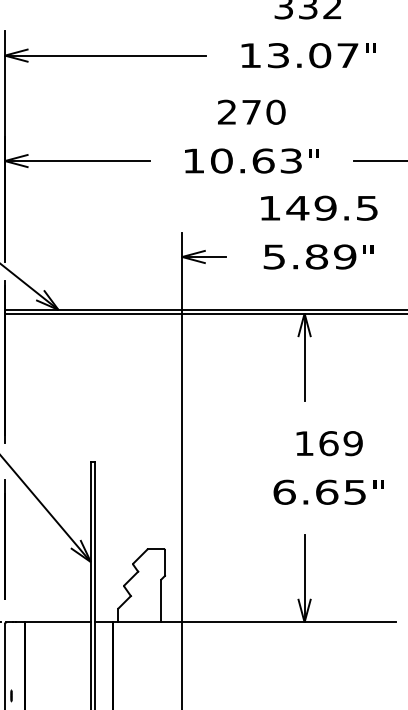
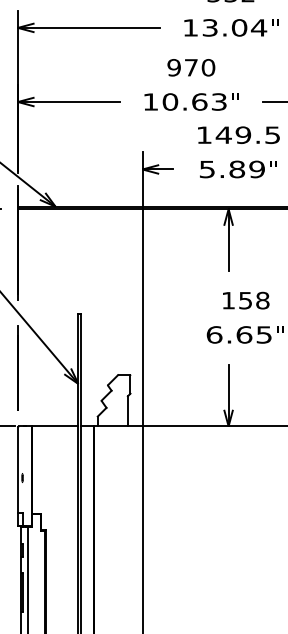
text: (347, 55) -> (258, 27), 13.07 -> 13.04
text: (226, 111) -> (173, 67), 270 -> 970
text: (341, 443) -> (254, 300), 169 -> 158

